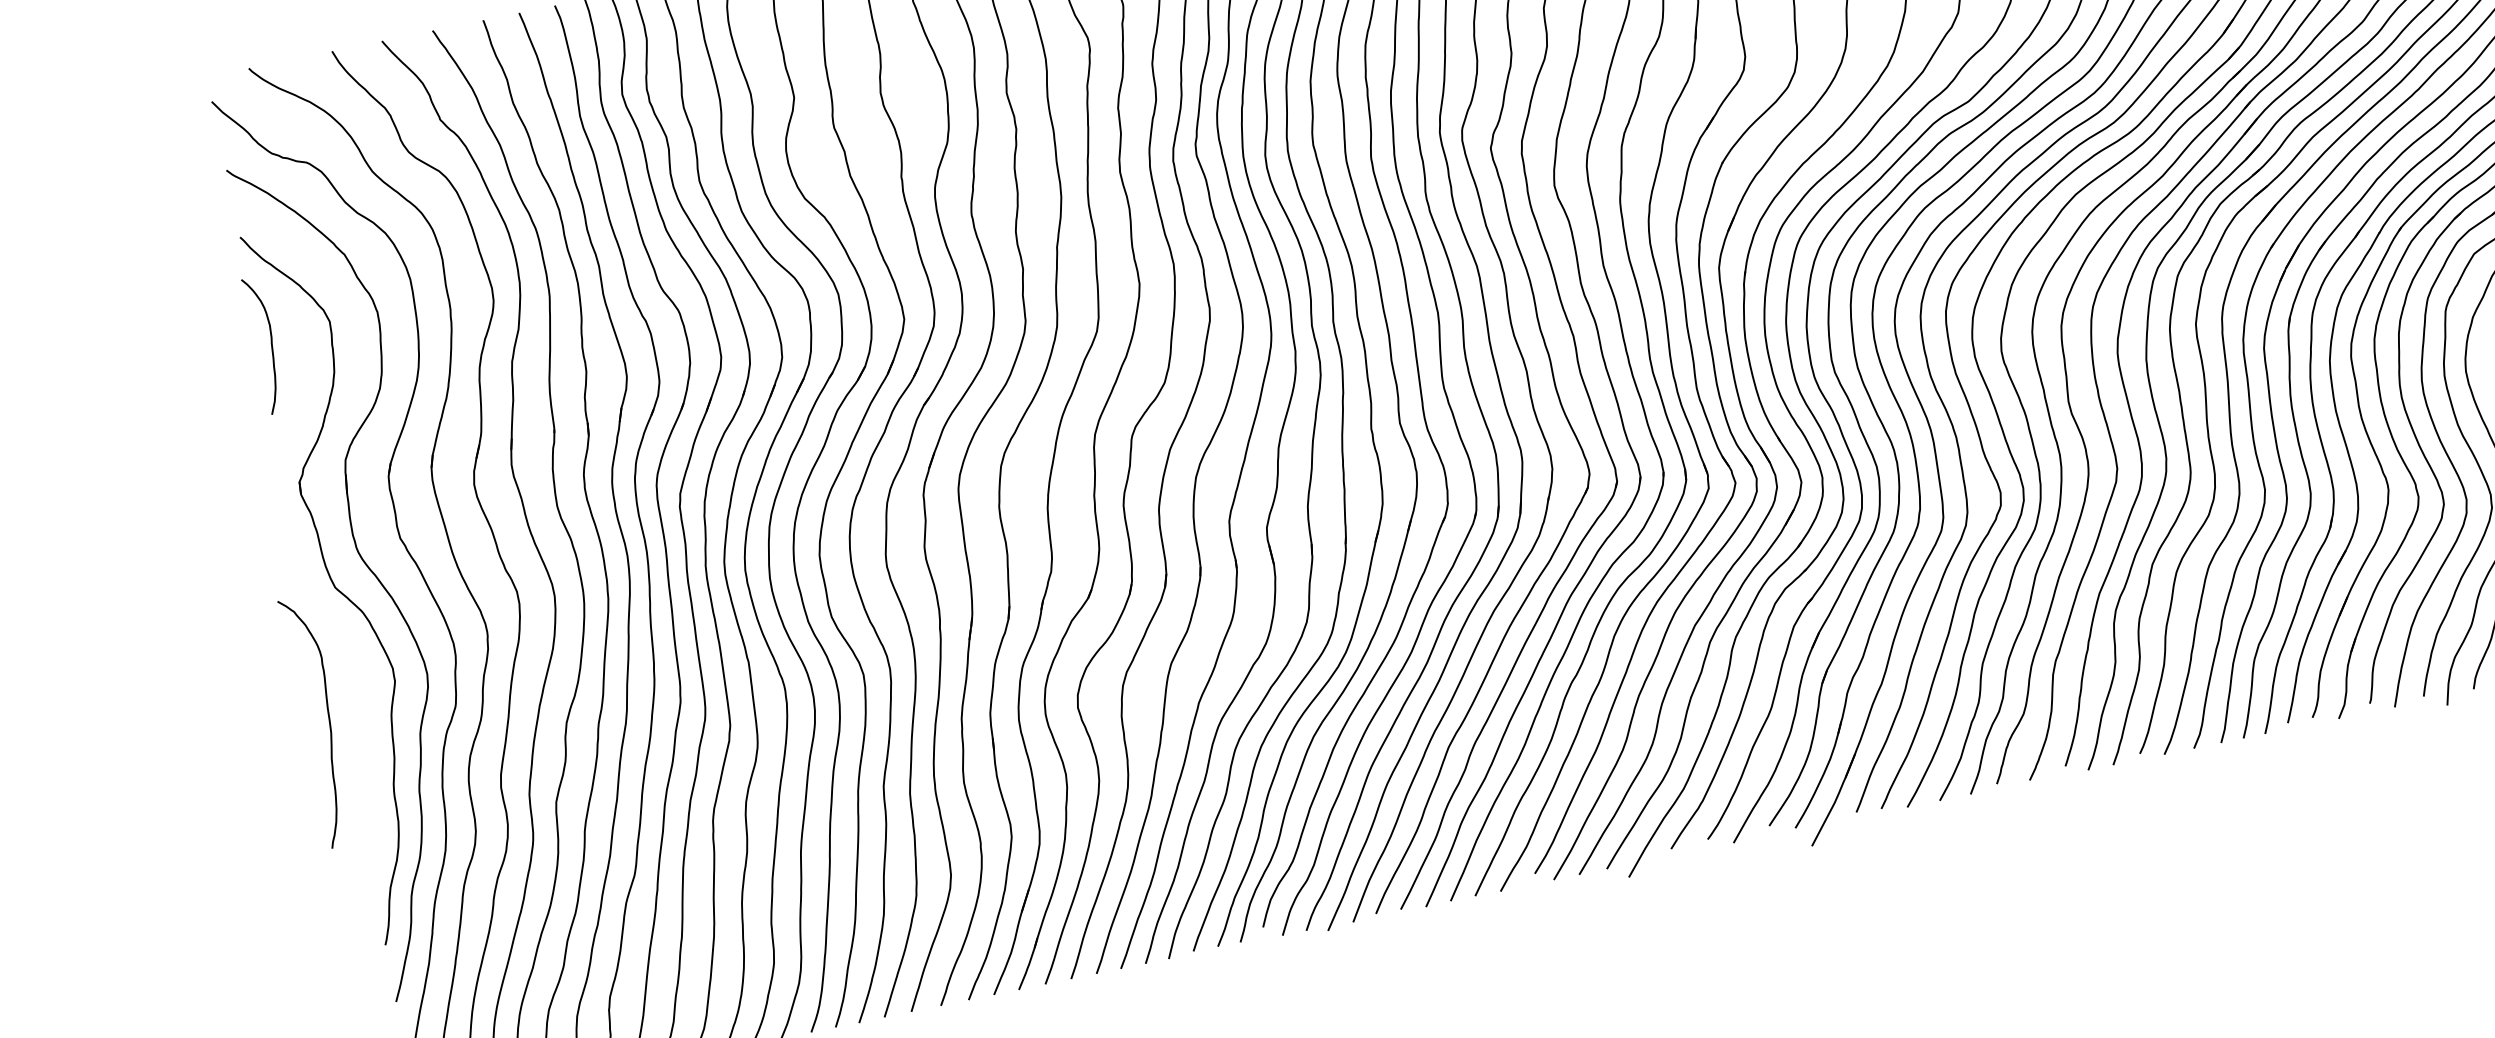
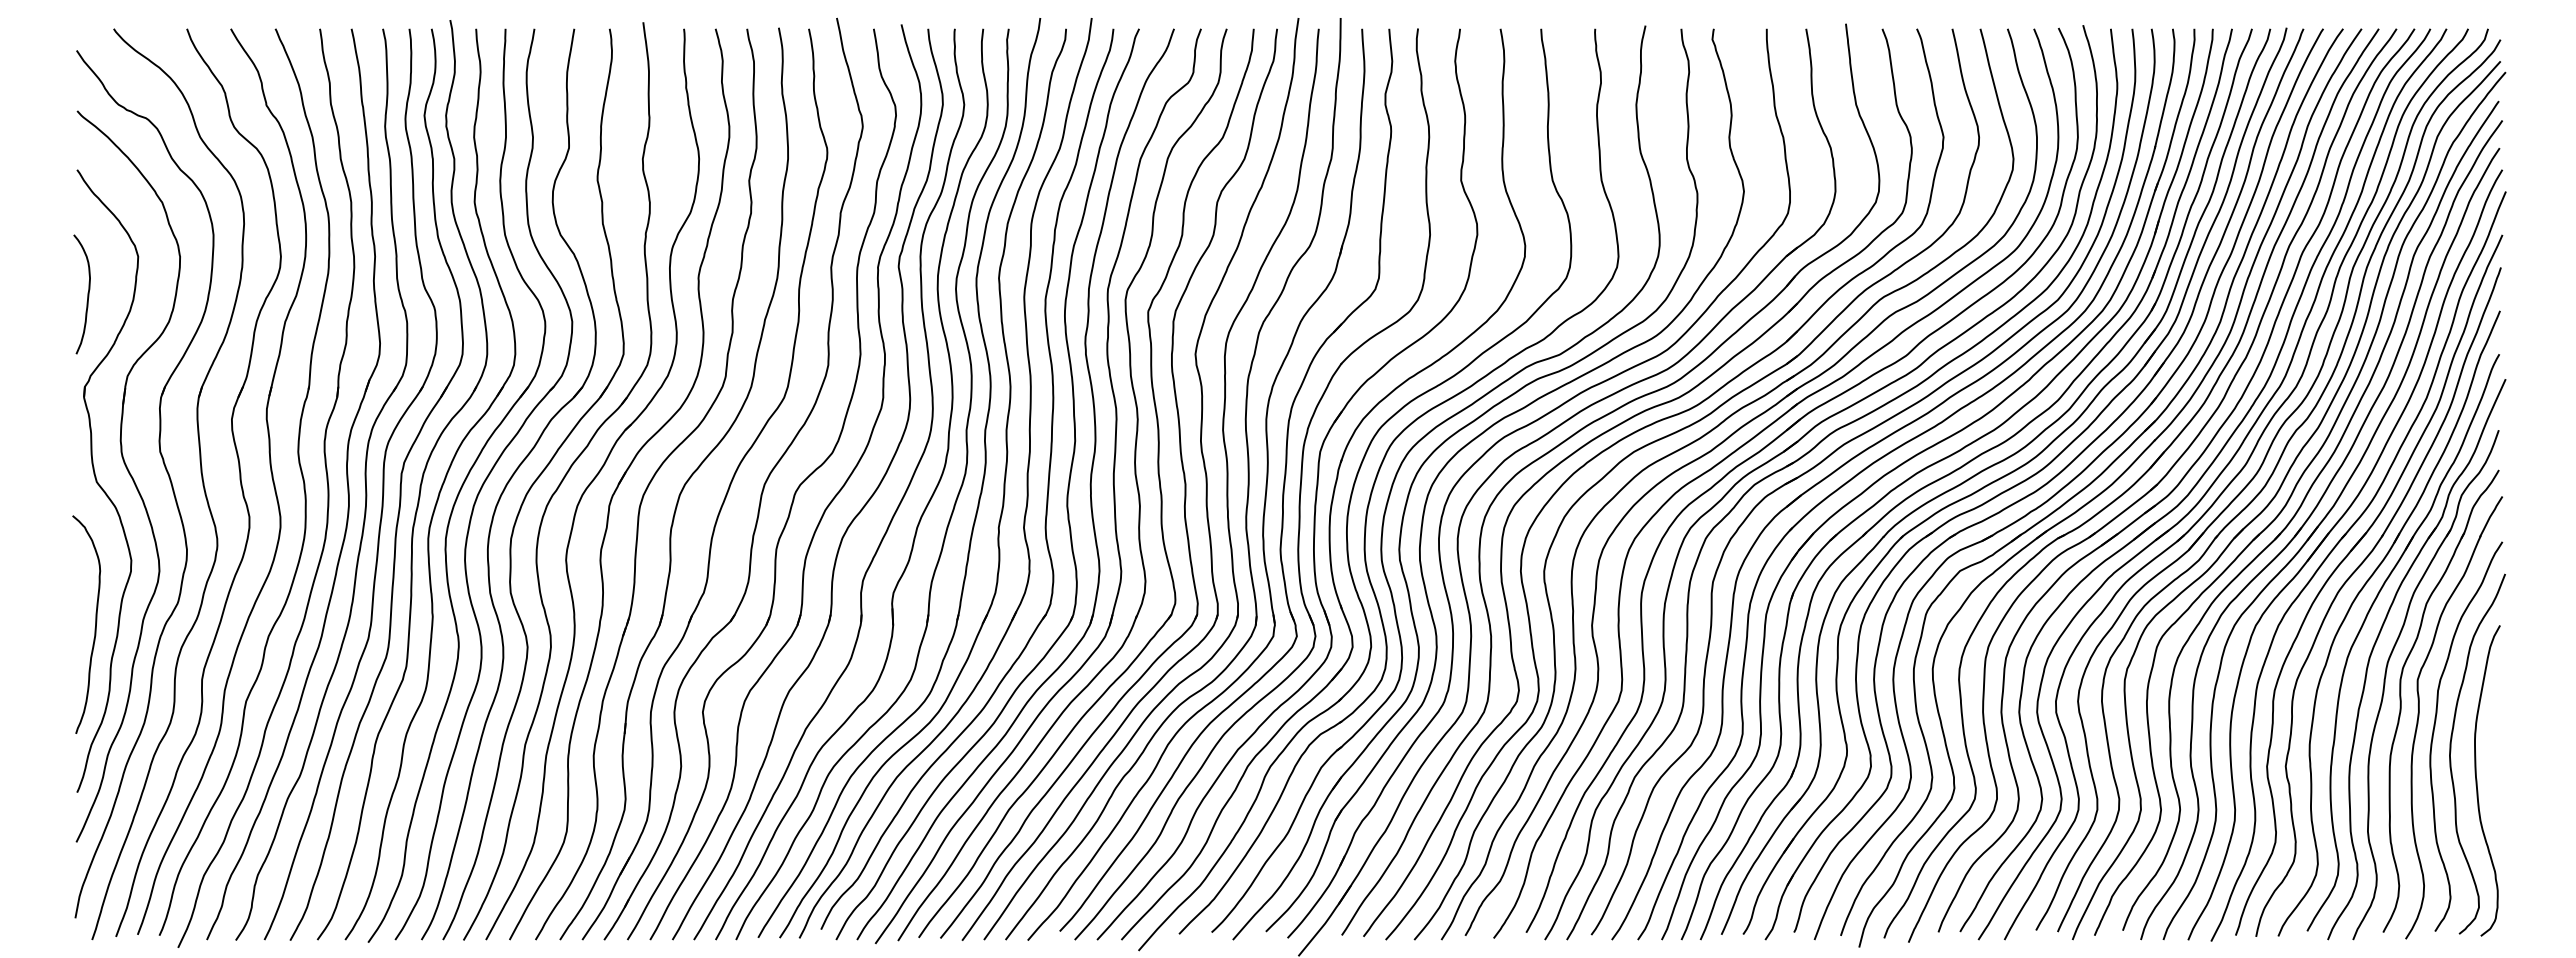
curve: (270, 344) -> (87, 294), moved
curve: (328, 724) -> (94, 628), moved

